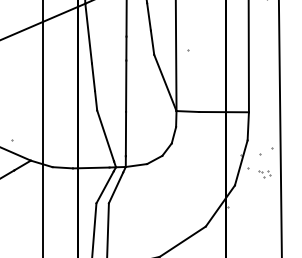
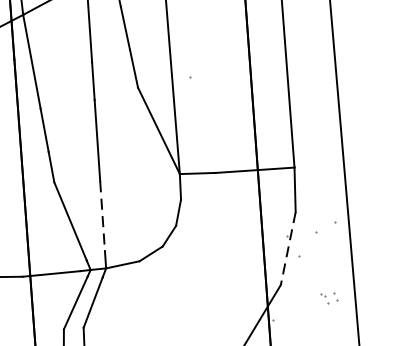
line: (125, 134) -> (101, 217), solid -> dashed
line: (241, 163) -> (288, 249), solid -> dashed
part: (264, 174) -> (328, 298), moved

